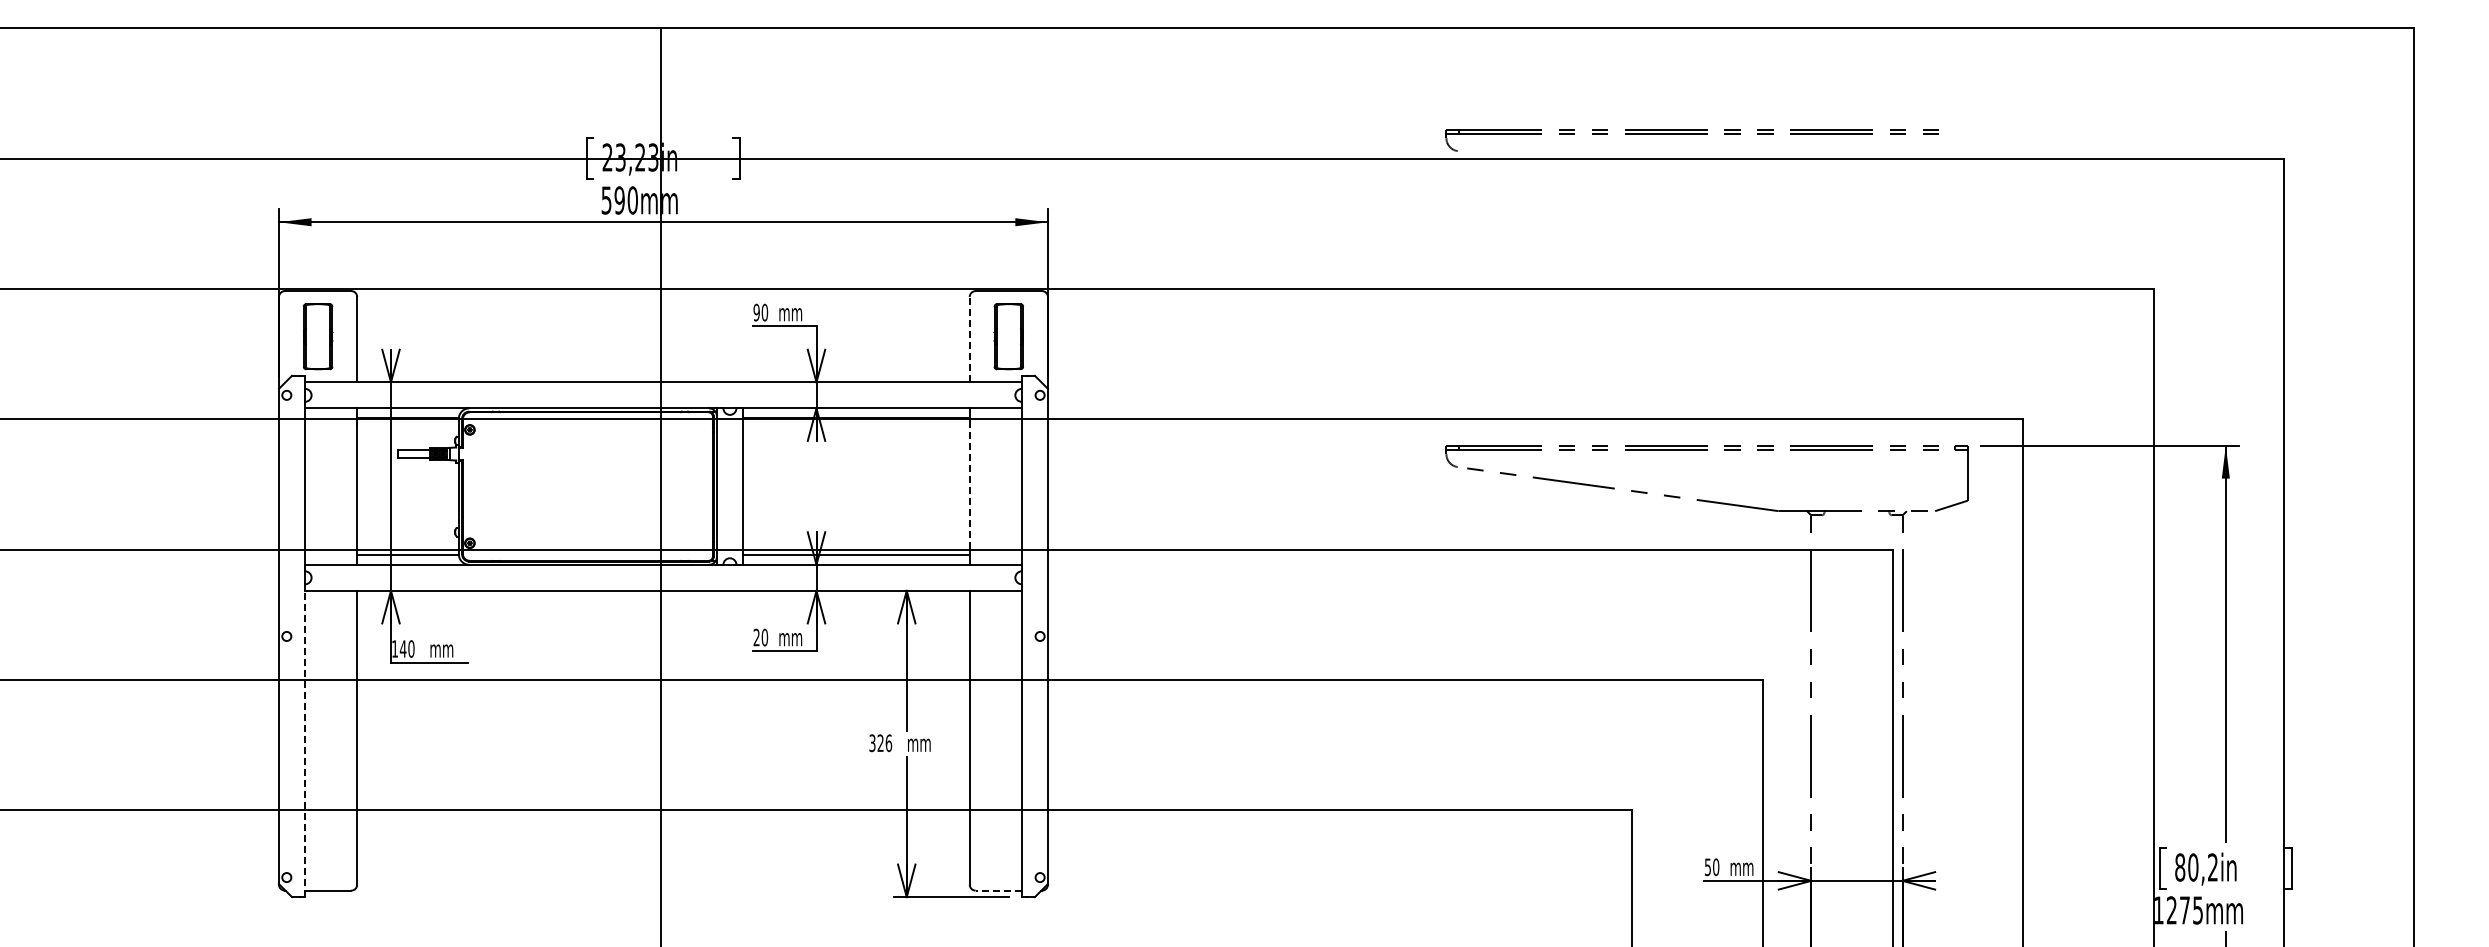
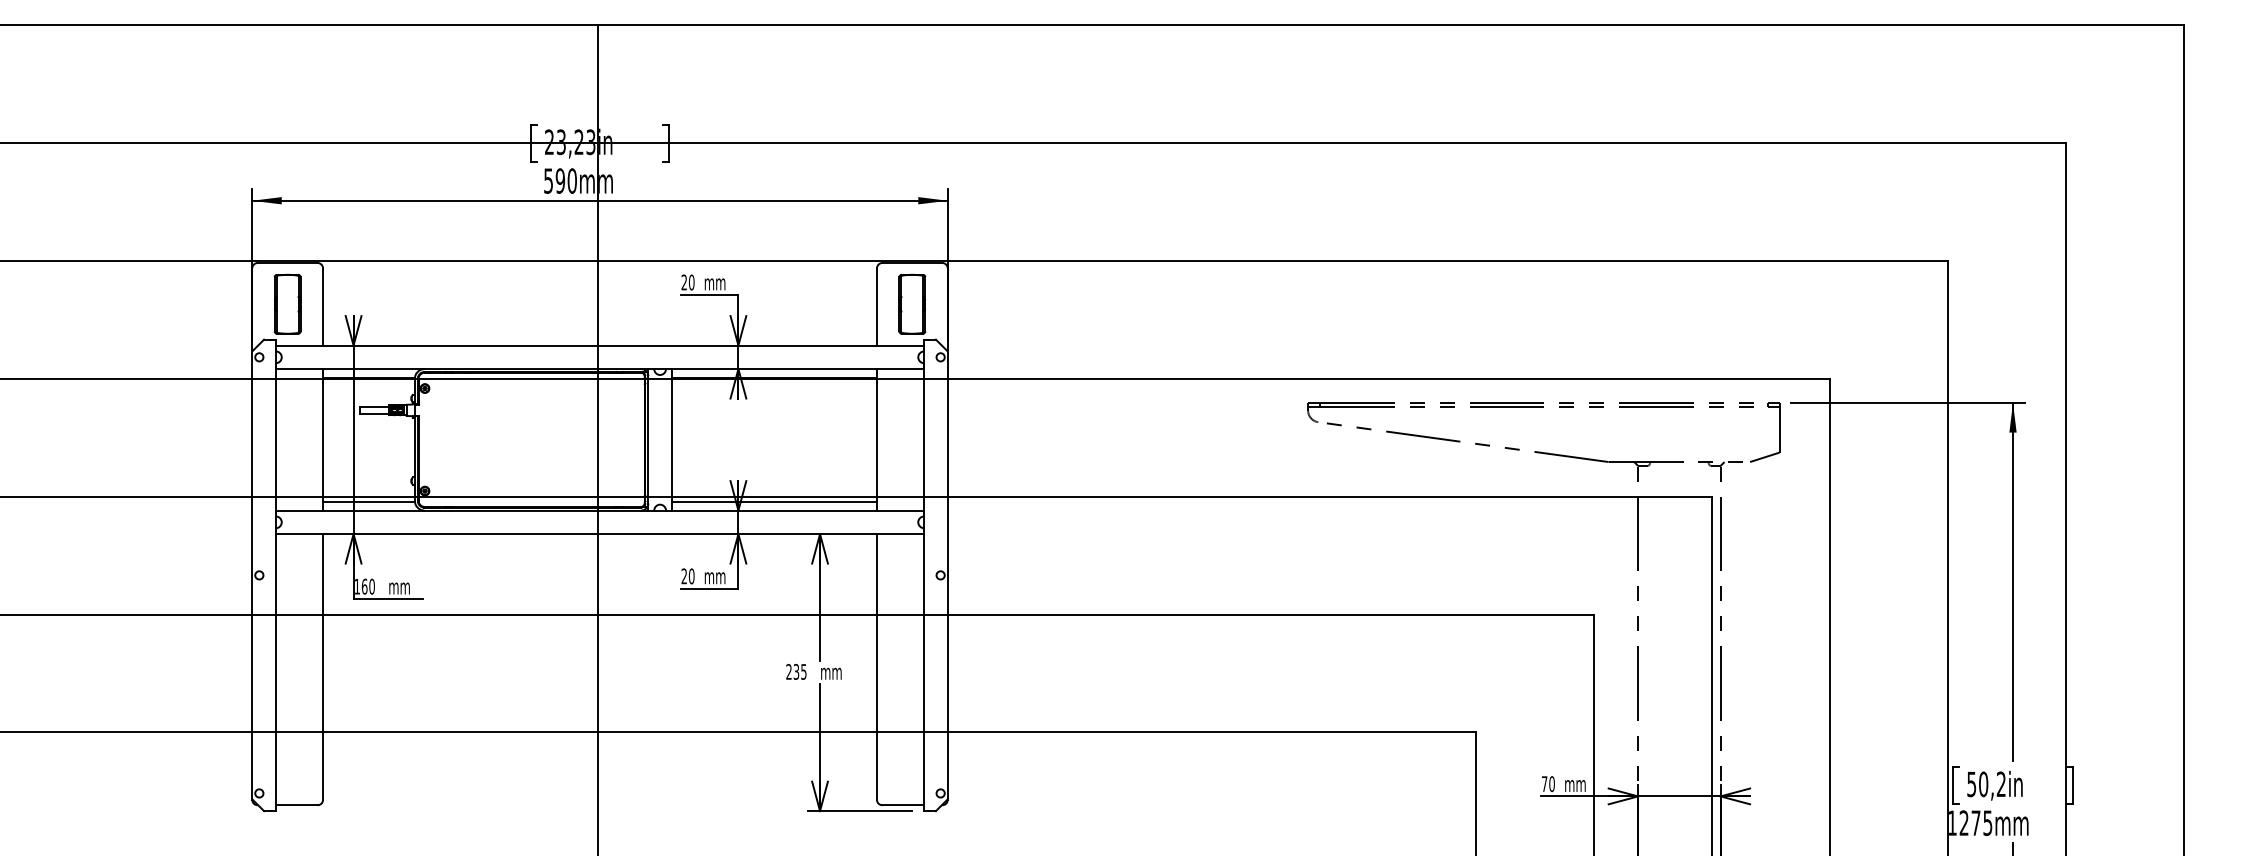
part: (1691, 140) -> (1529, 126), removed
text: (756, 312) -> (684, 282), 90 -> 20
line: (969, 339) -> (876, 306), dashed -> solid
line: (969, 486) -> (876, 439), dashed -> solid
text: (402, 648) -> (363, 586), 140 -> 160
line: (305, 743) -> (276, 672), dashed -> solid
text: (880, 743) -> (796, 672), 326 -> 235
text: (1707, 867) -> (1544, 784), 50 -> 70
text: (2180, 867) -> (1972, 784), 80,2in -> 50,2in
line: (998, 890) -> (903, 805), dashed -> solid

